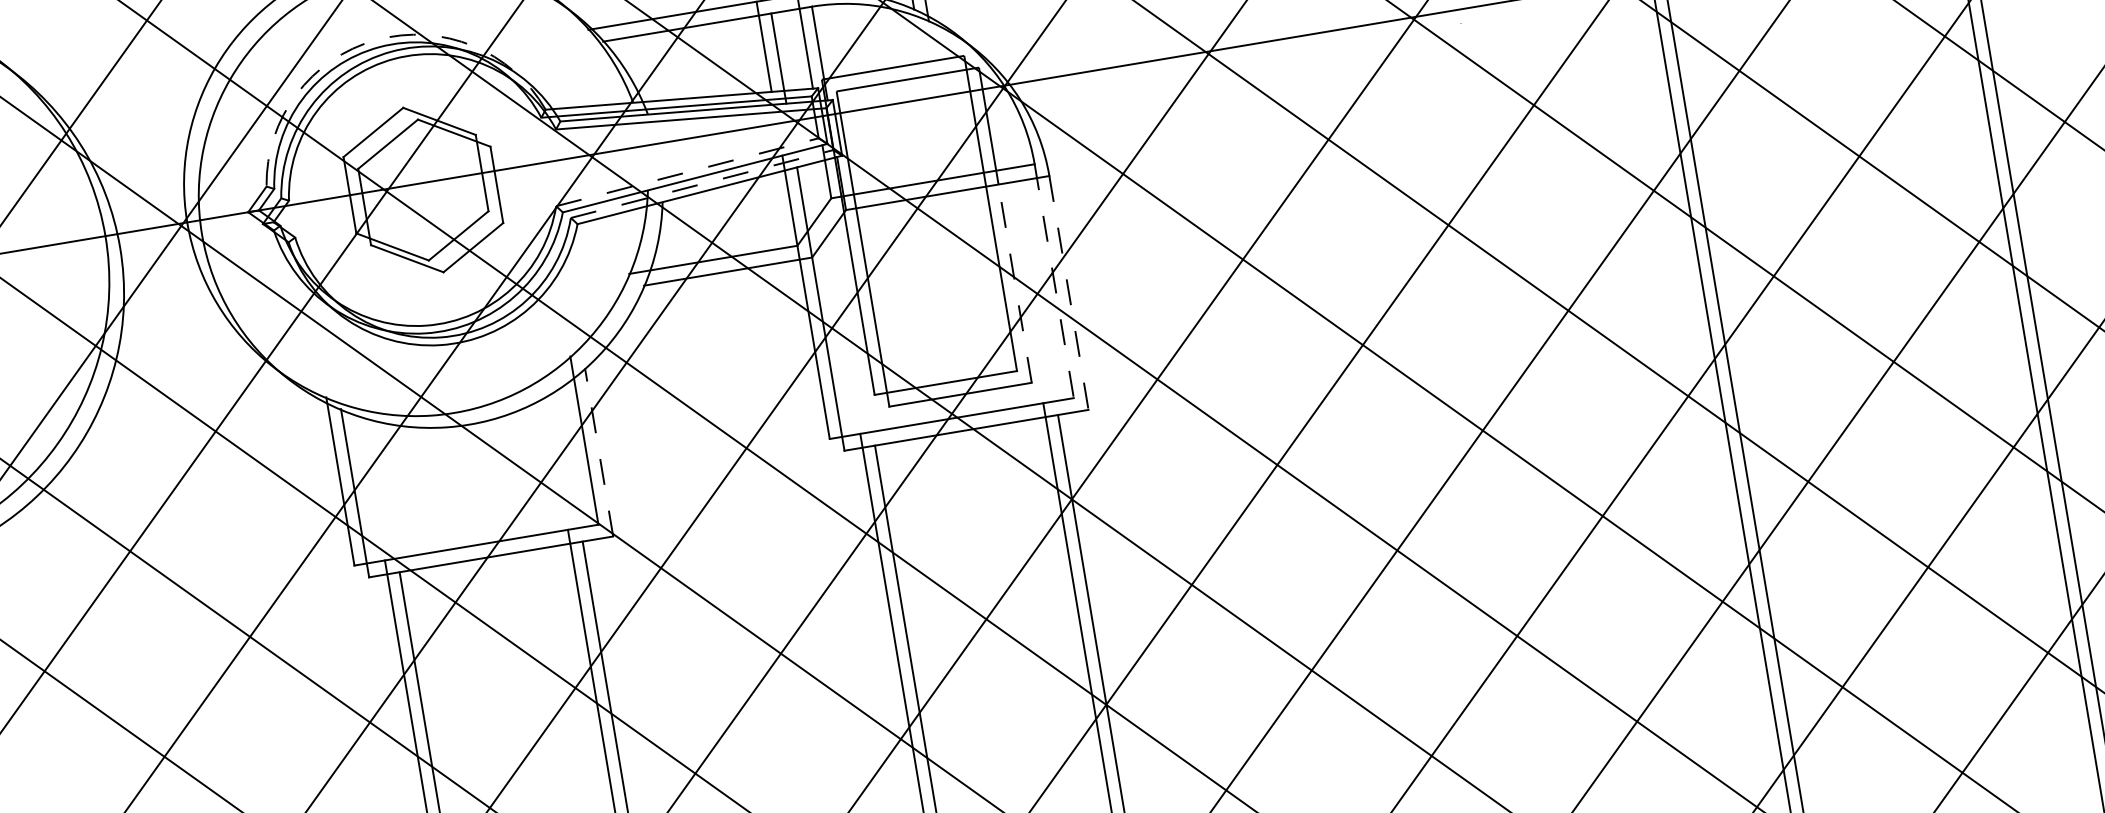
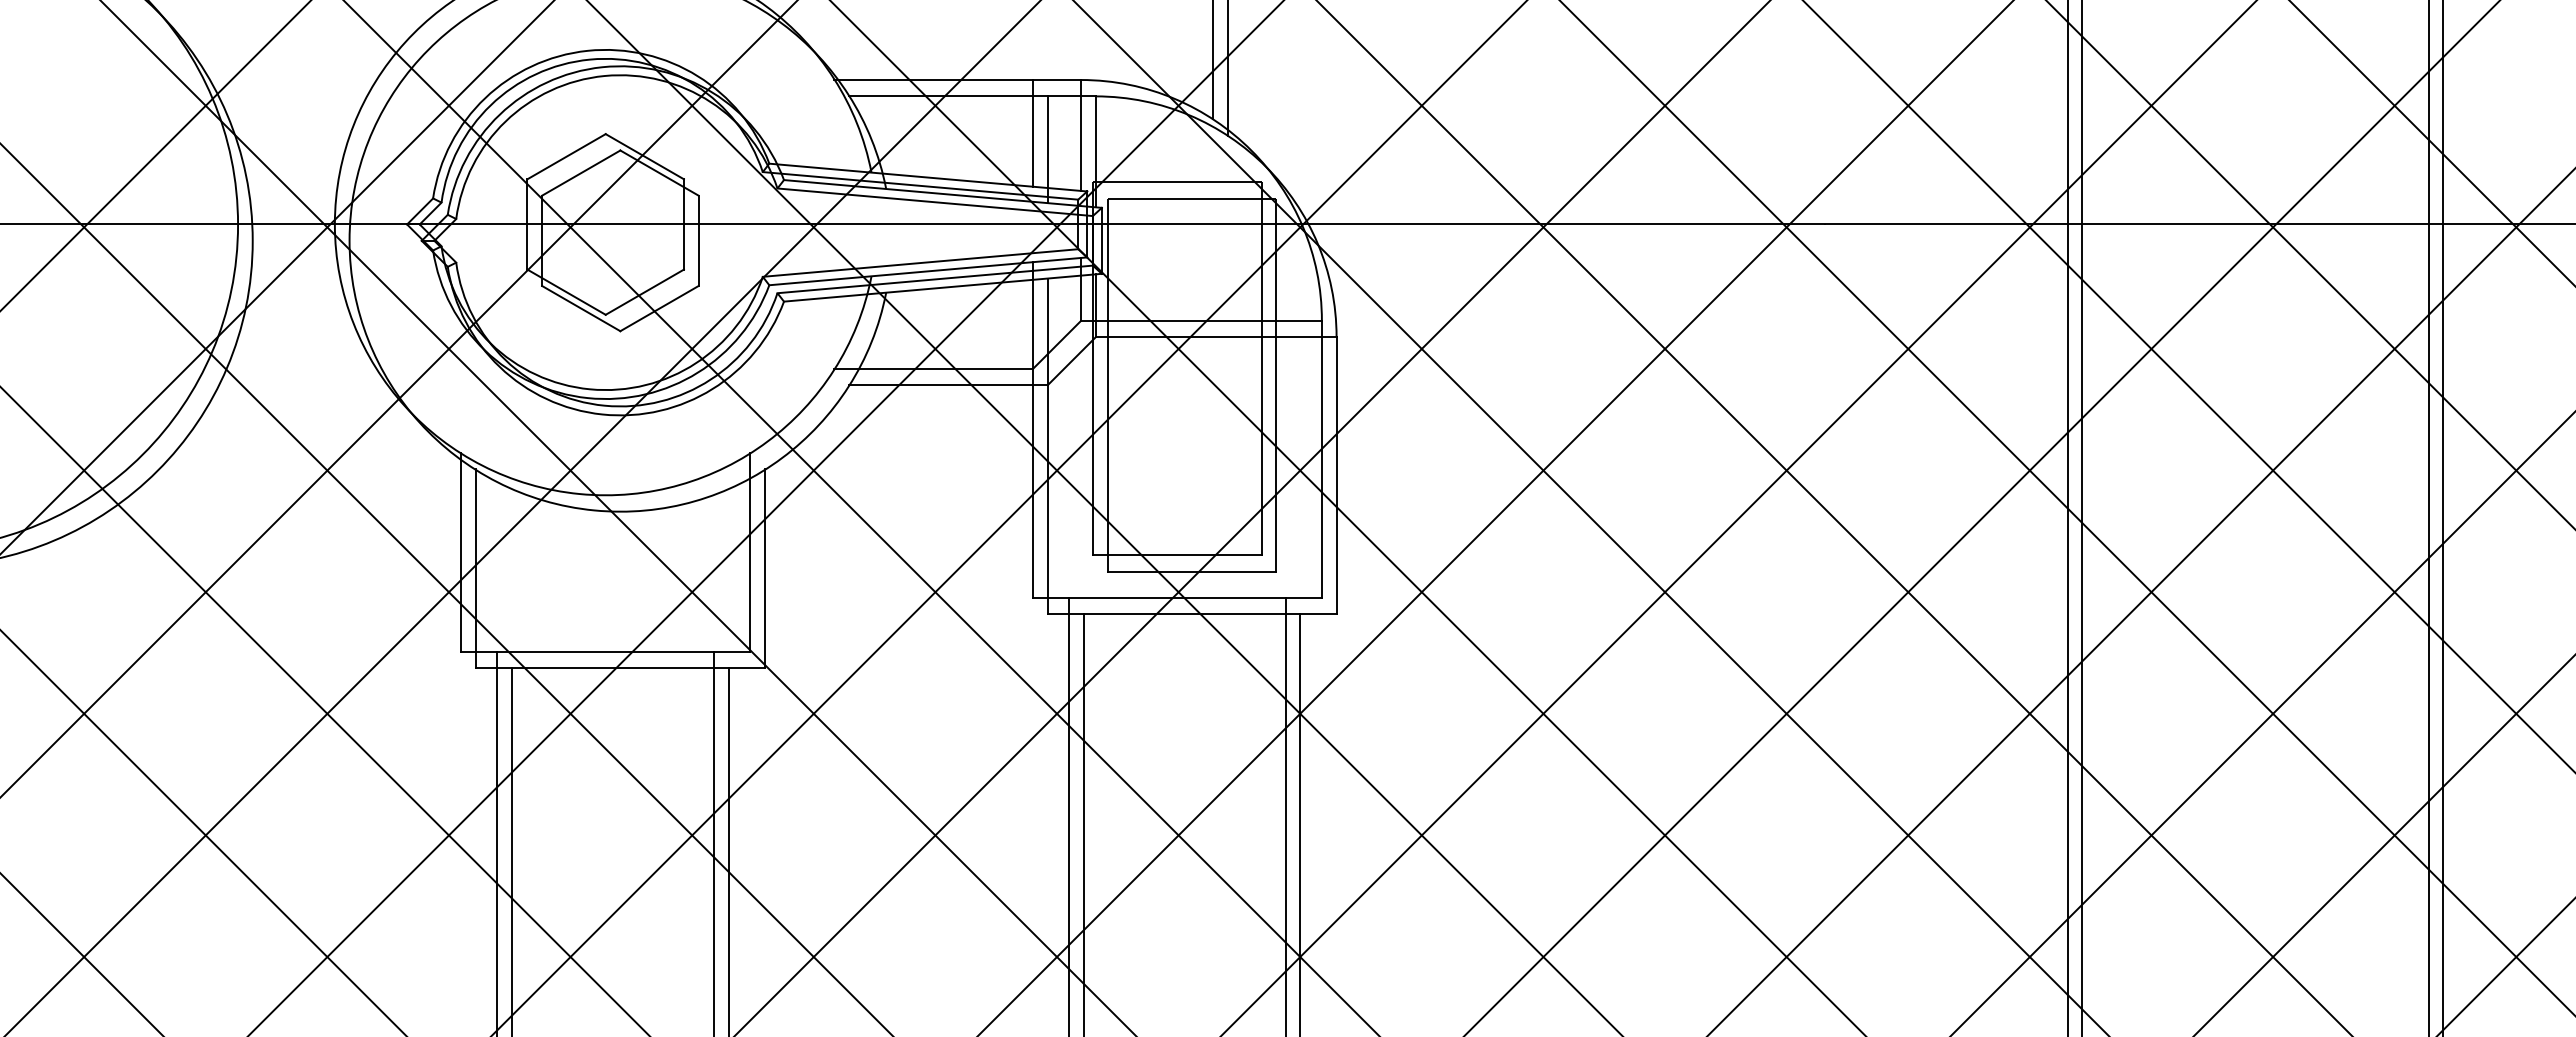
arc: (376, 39) -> (587, 50), dashed -> solid
line: (688, 171) -> (921, 262), dashed -> solid
line: (702, 184) -> (935, 279), dashed -> solid
line: (1053, 281) -> (1321, 459), dashed -> solid
line: (1015, 282) -> (1276, 453), dashed -> solid
line: (1069, 293) -> (1336, 476), dashed -> solid
line: (598, 452) -> (764, 568), dashed -> solid

